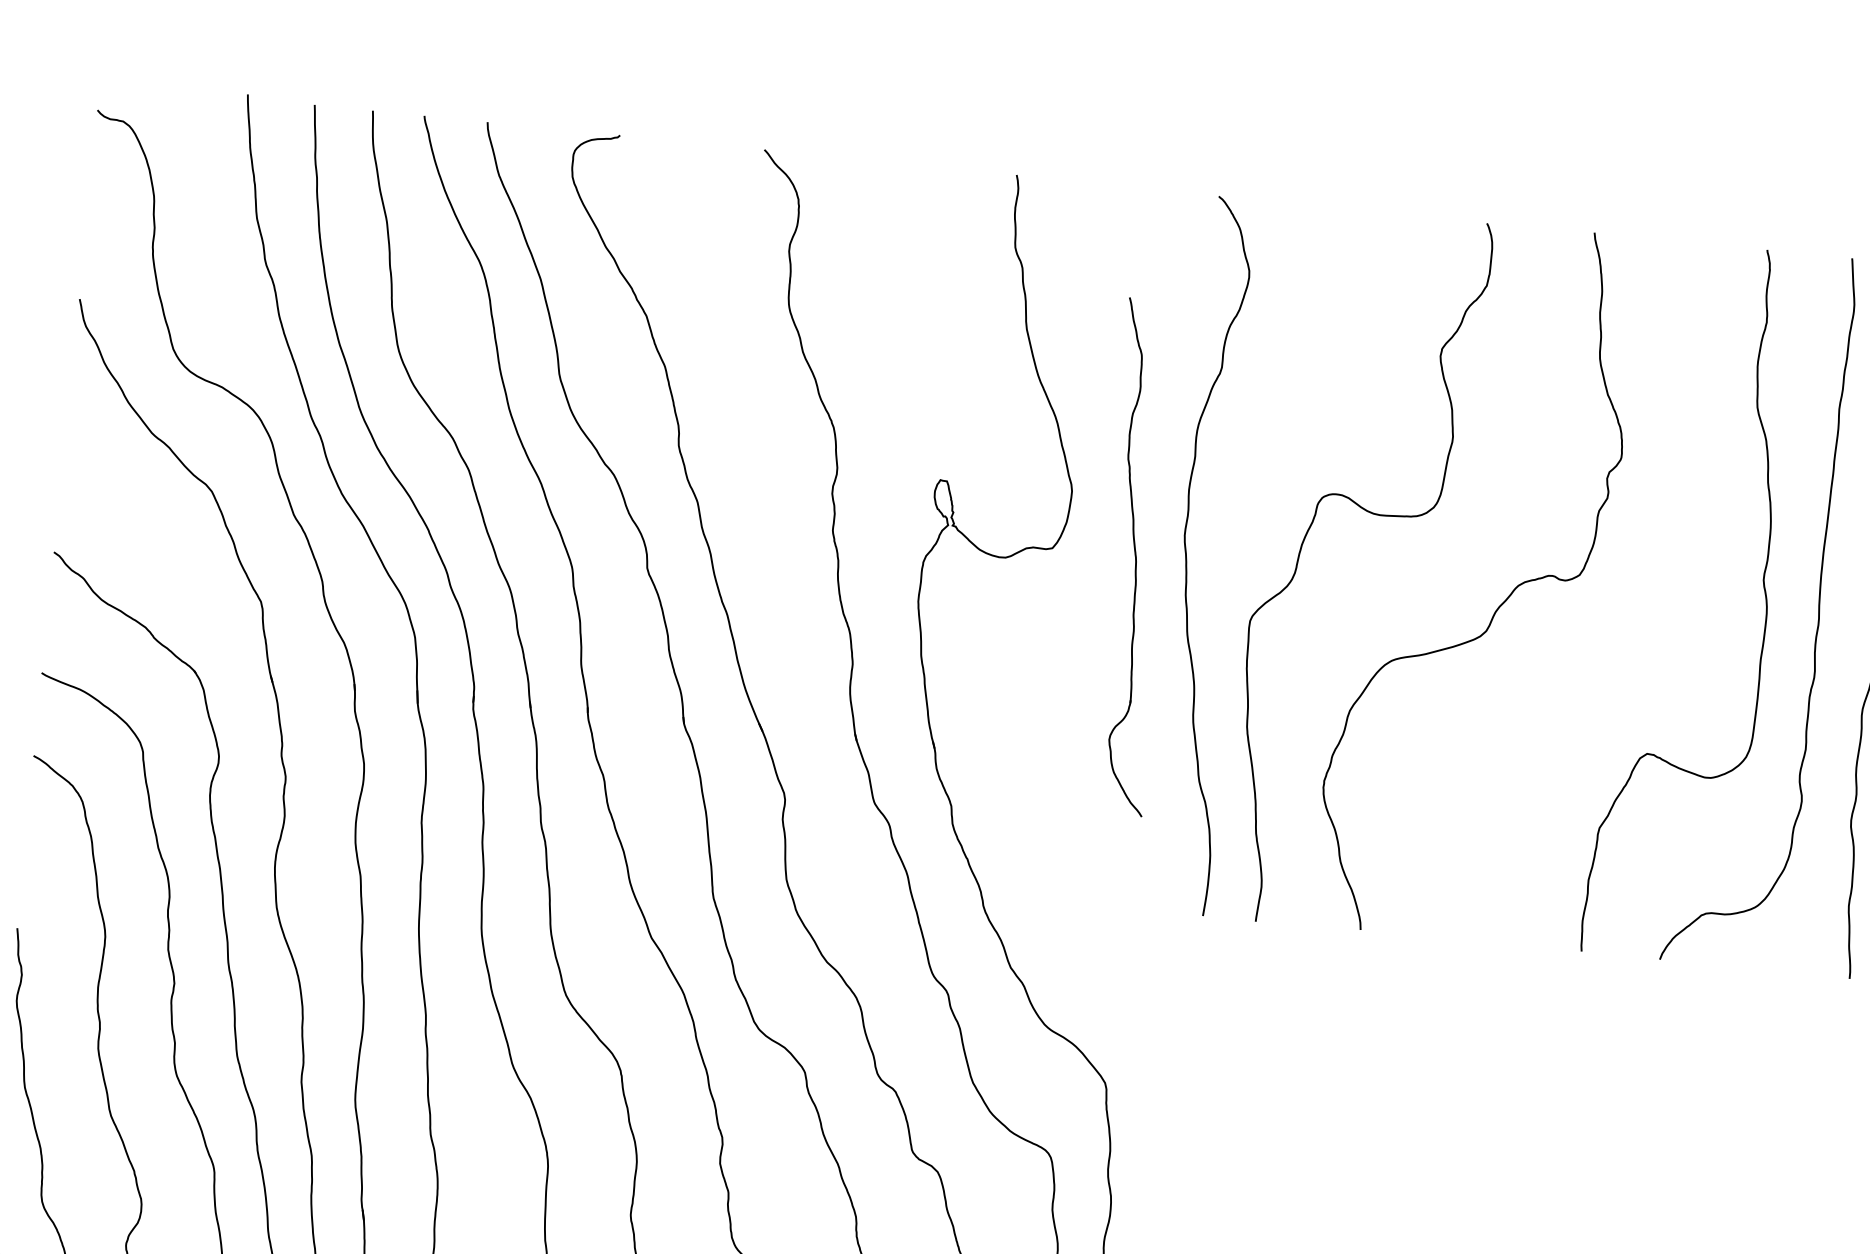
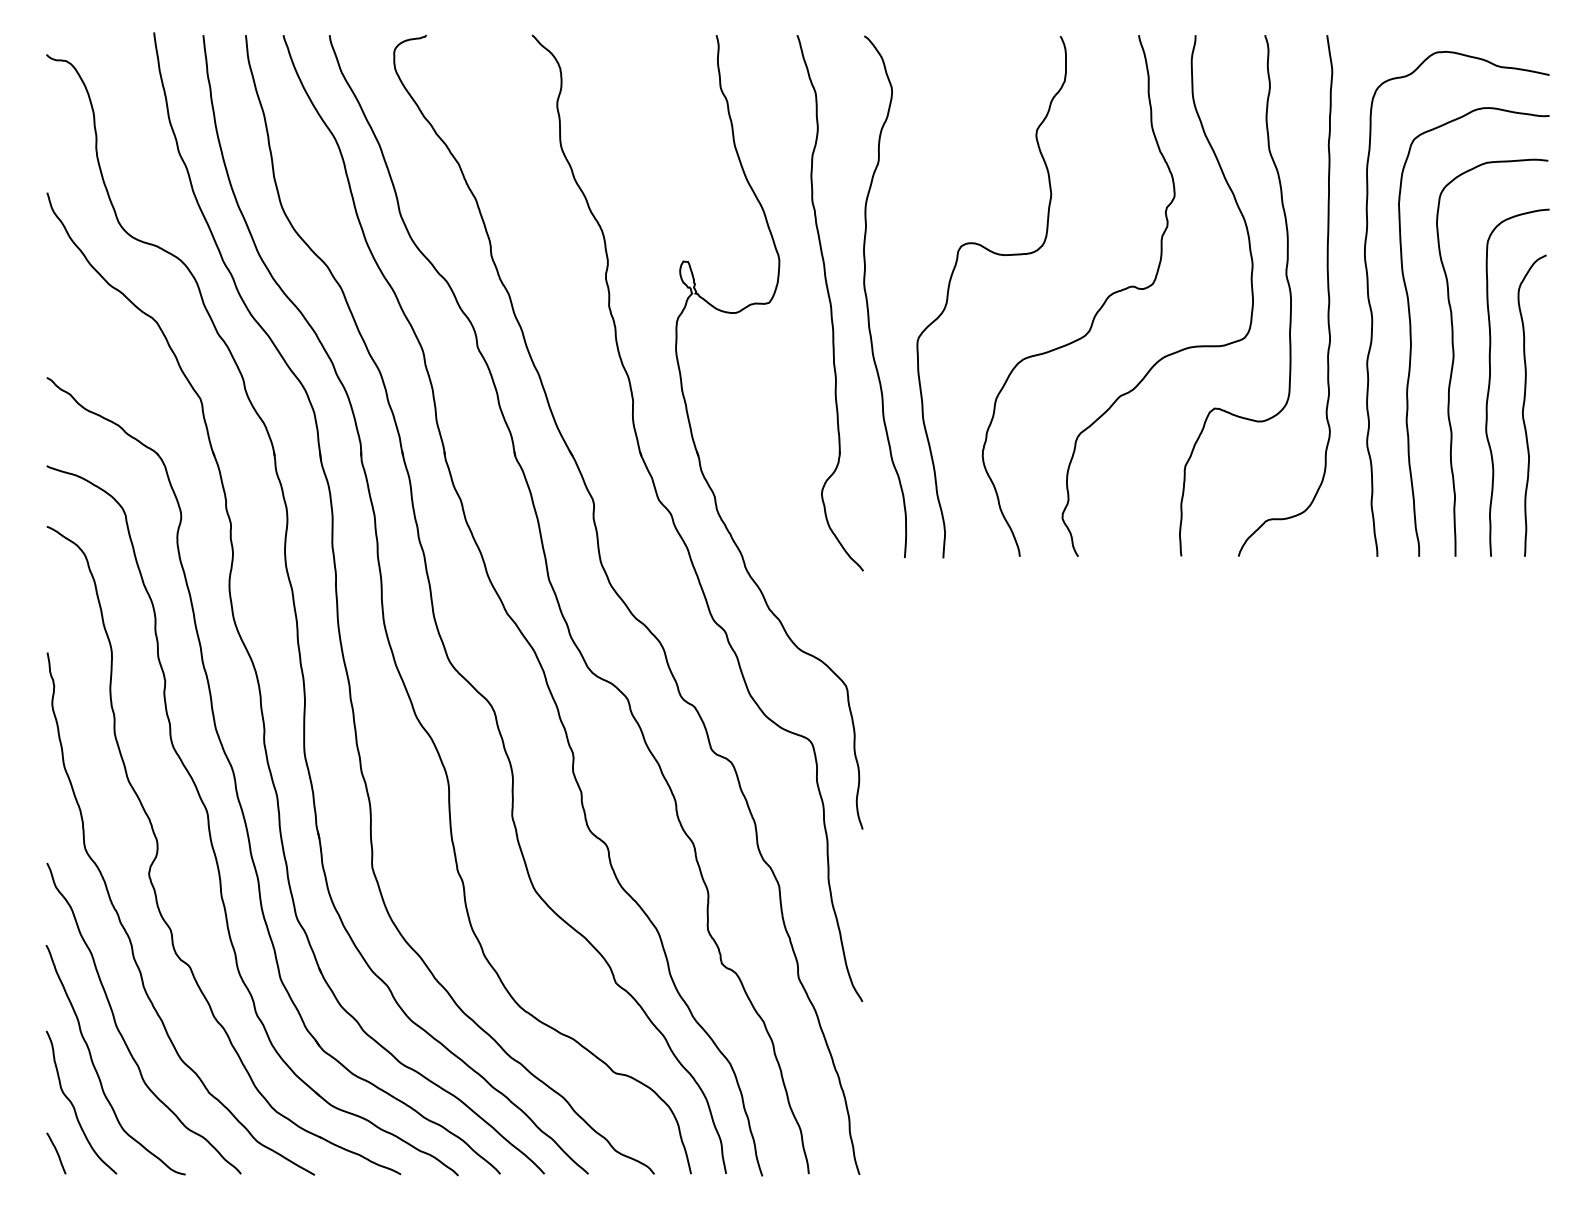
part: (1134, 557) -> (829, 303), size x1.43
curve: (1608, 668) -> (1180, 349), added

